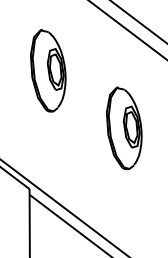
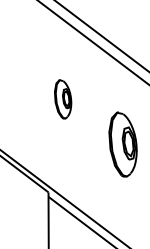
part: (47, 71) -> (62, 99), size x0.6

